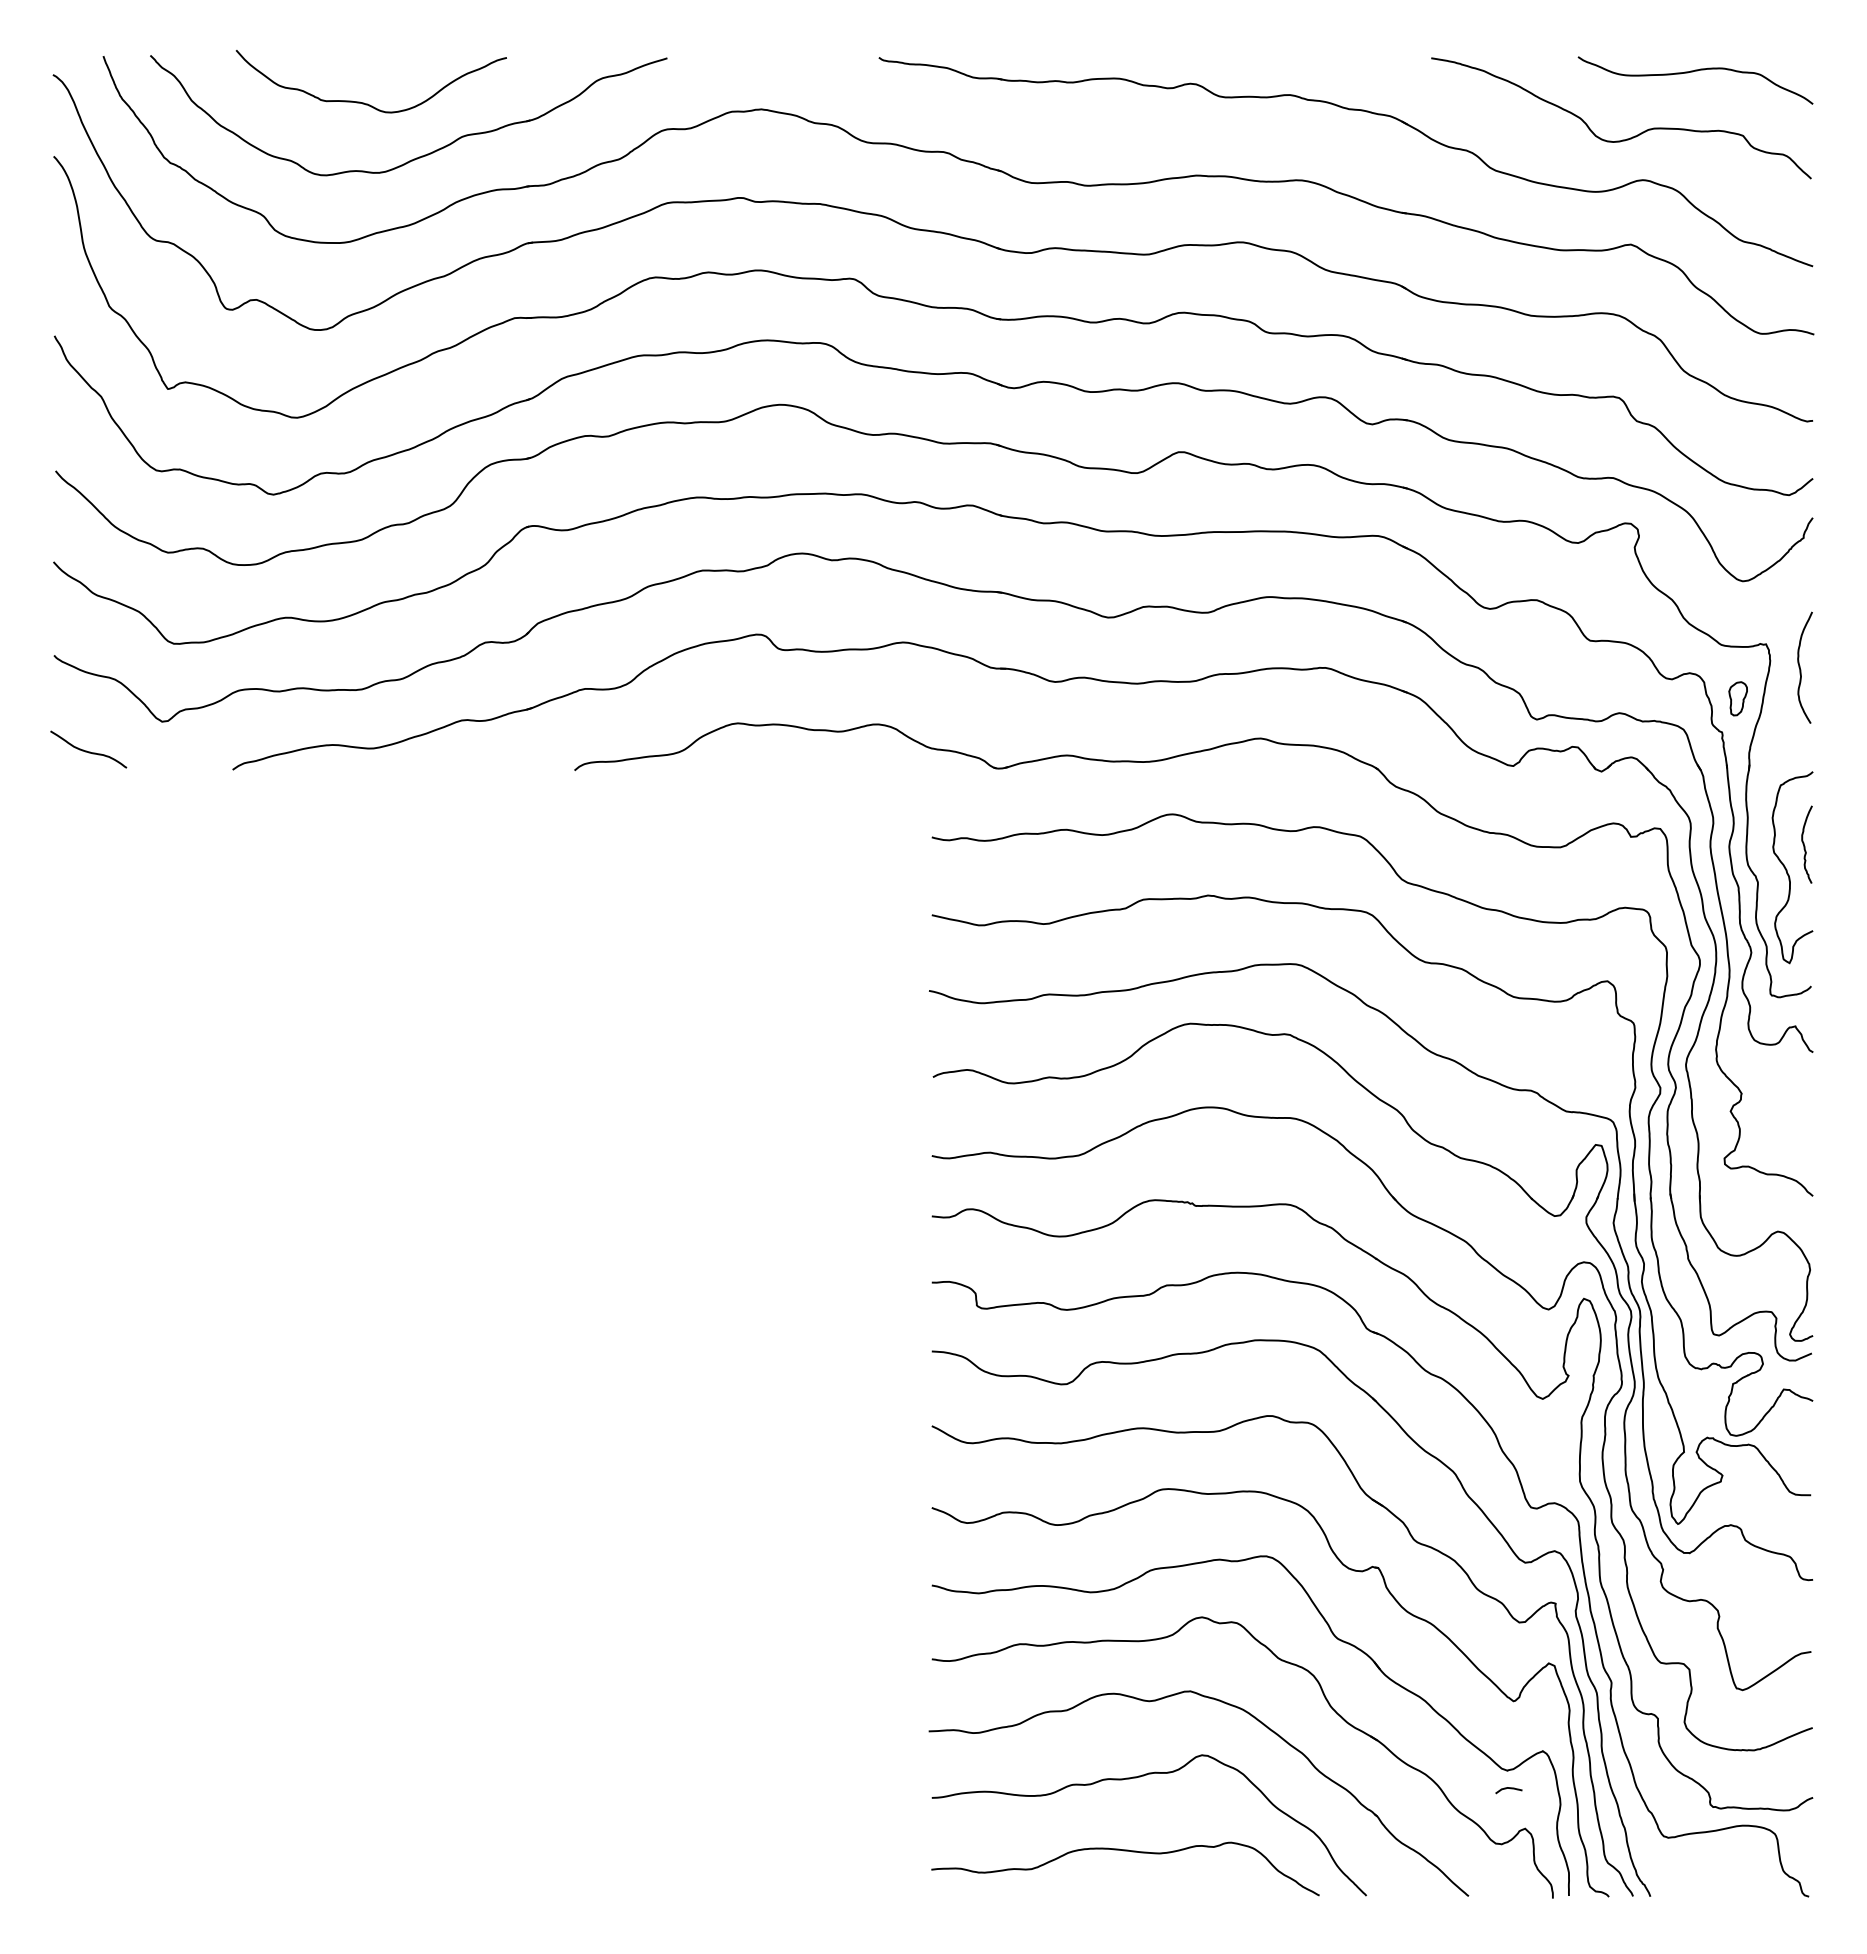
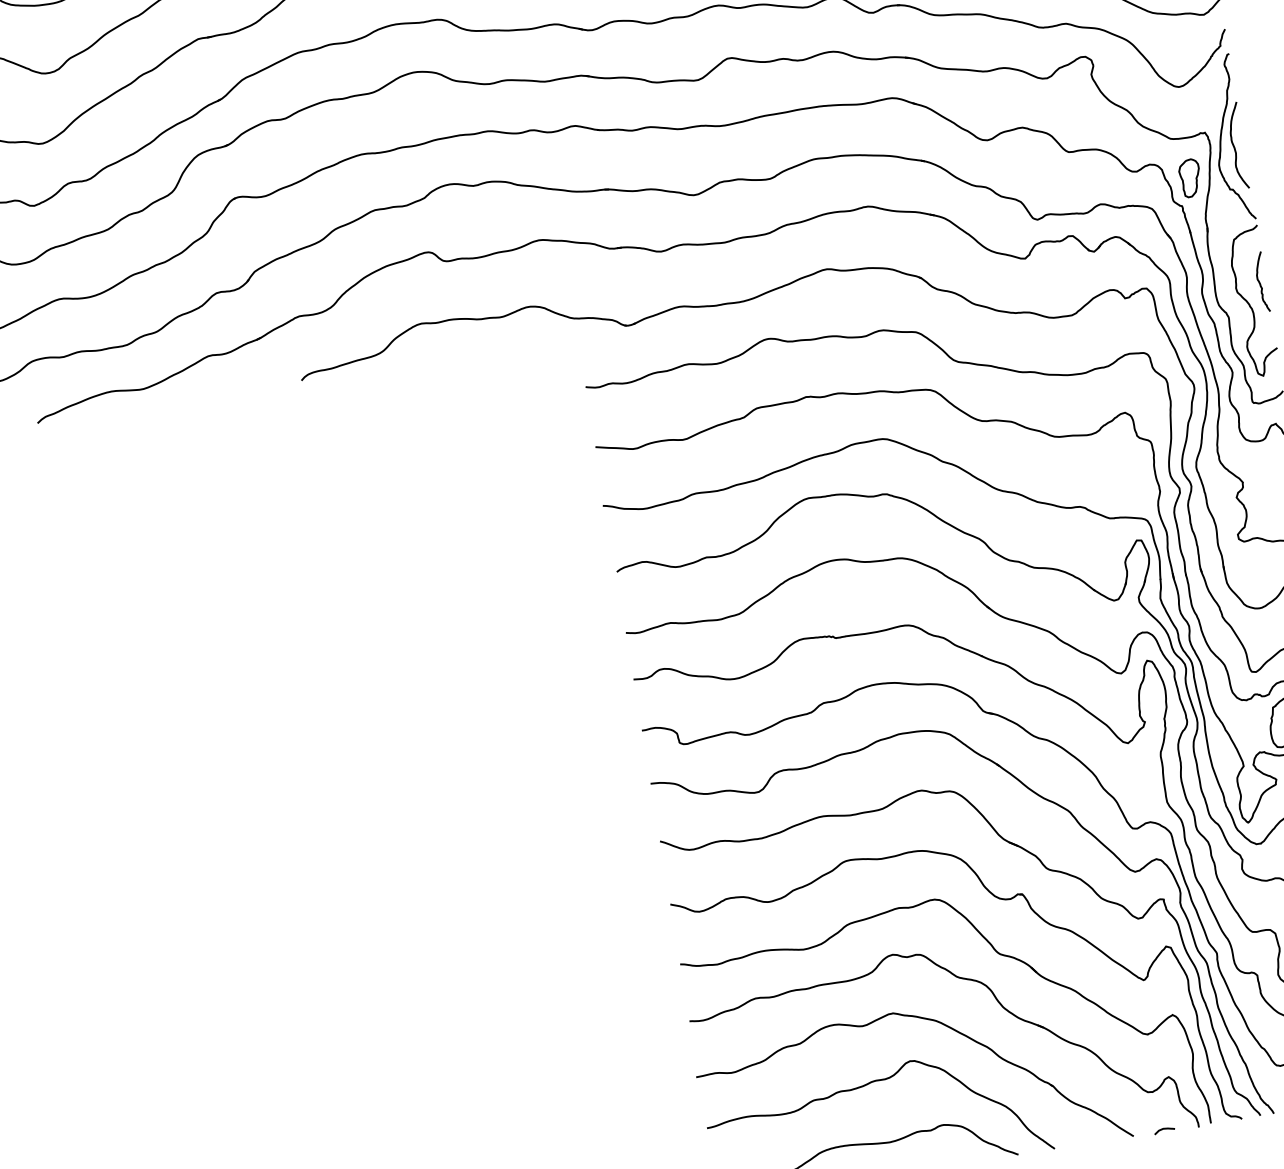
curve: (1786, 652) -> (1221, 136), added
part: (1737, 698) -> (1189, 178), size x1.43
curve: (1508, 1788) -> (1164, 1129), moved

